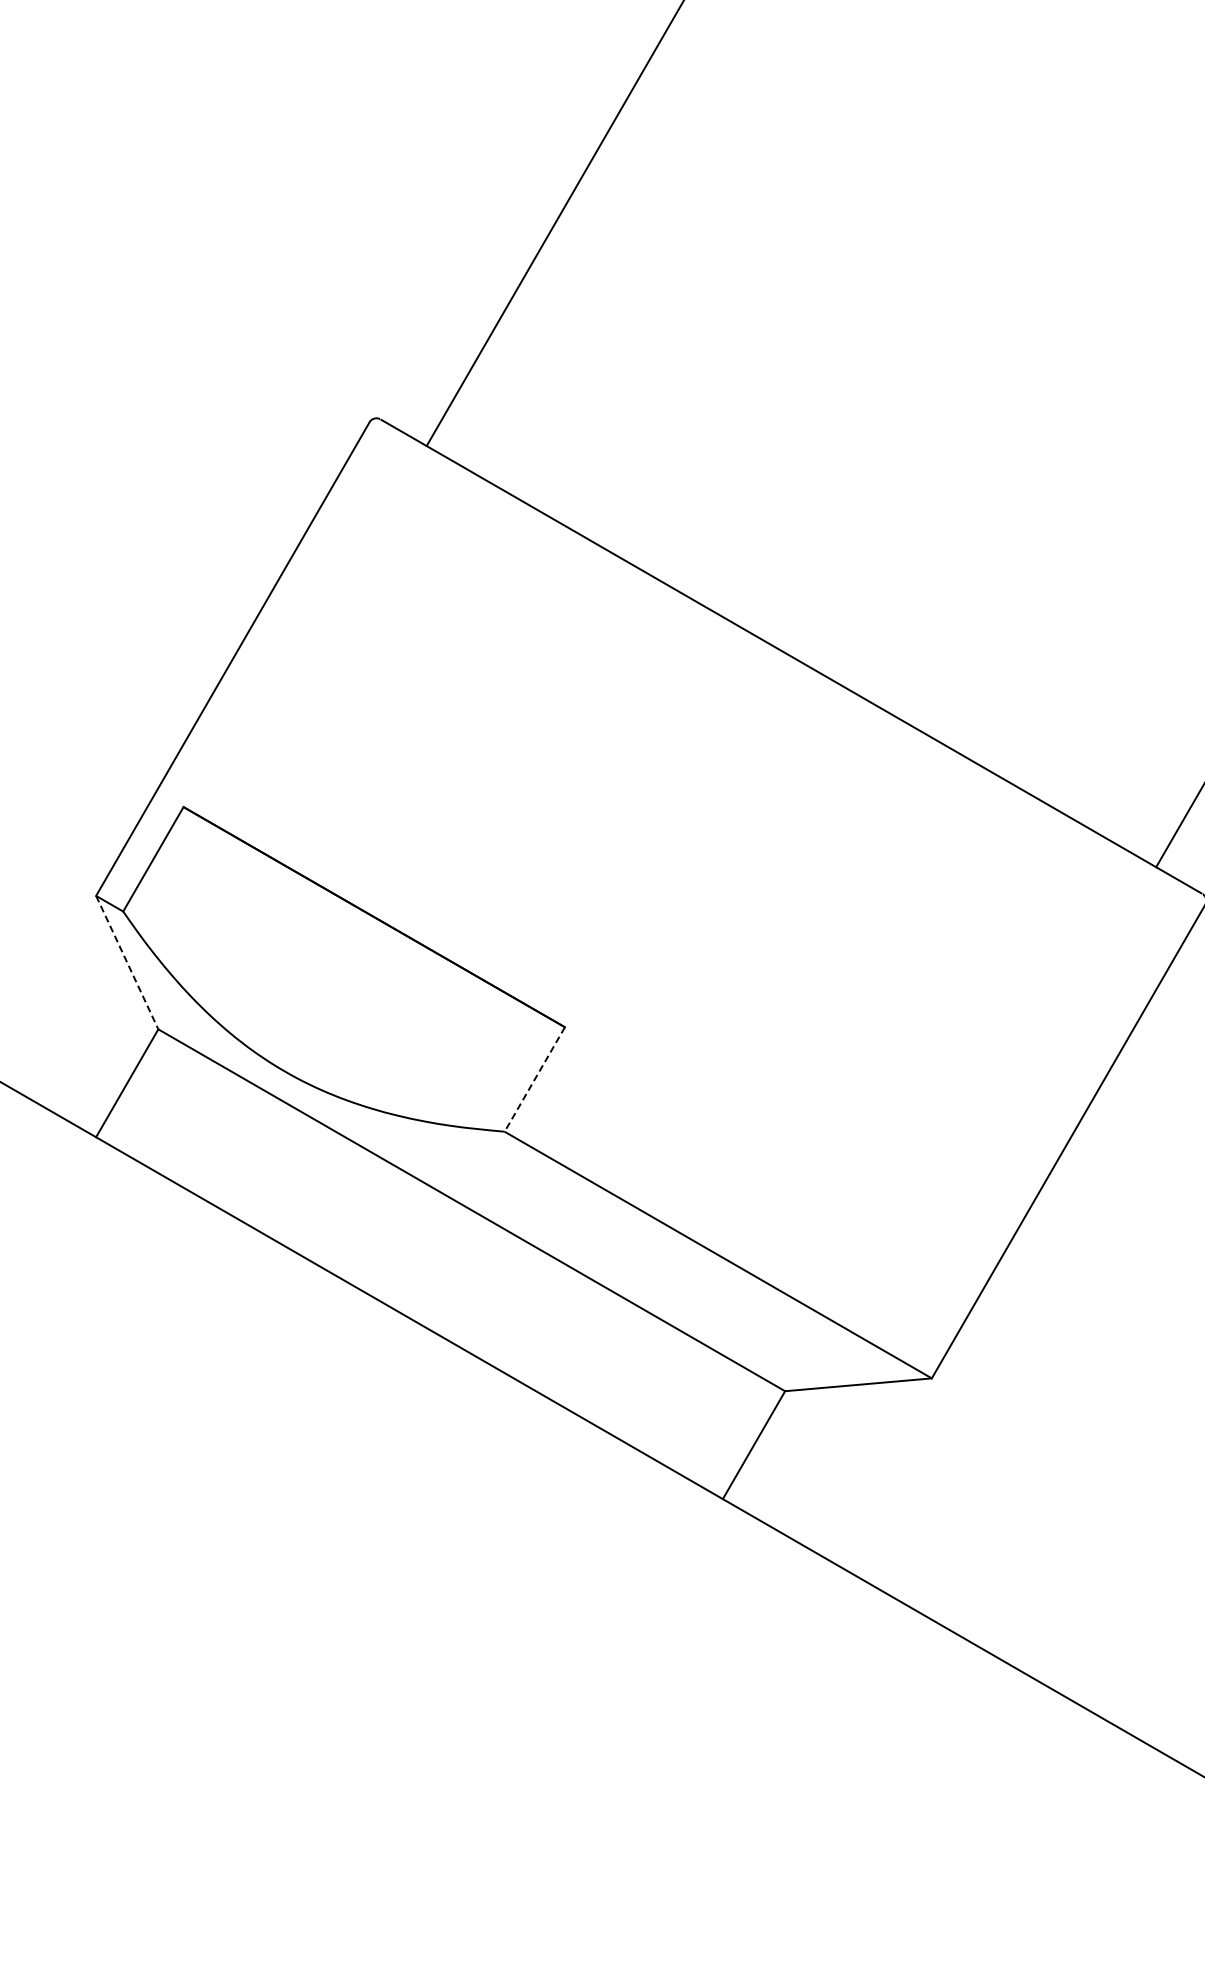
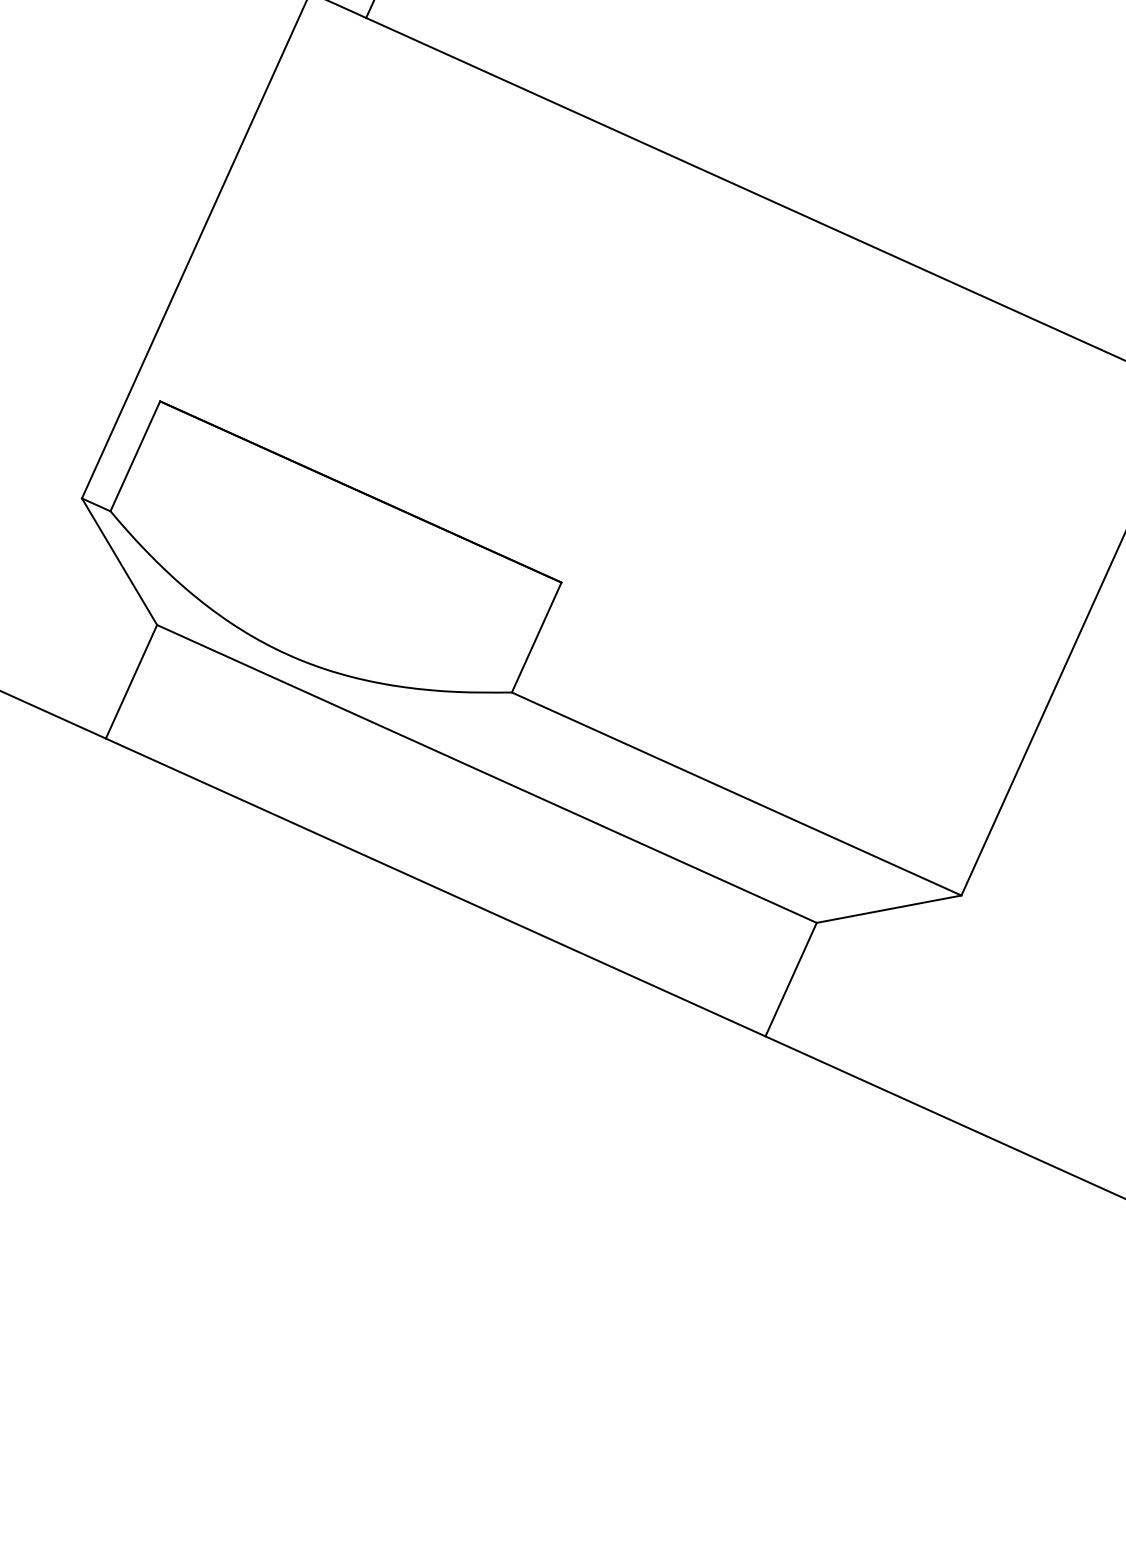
line: (127, 962) -> (119, 561), dashed -> solid
line: (534, 1079) -> (536, 637), dashed -> solid

